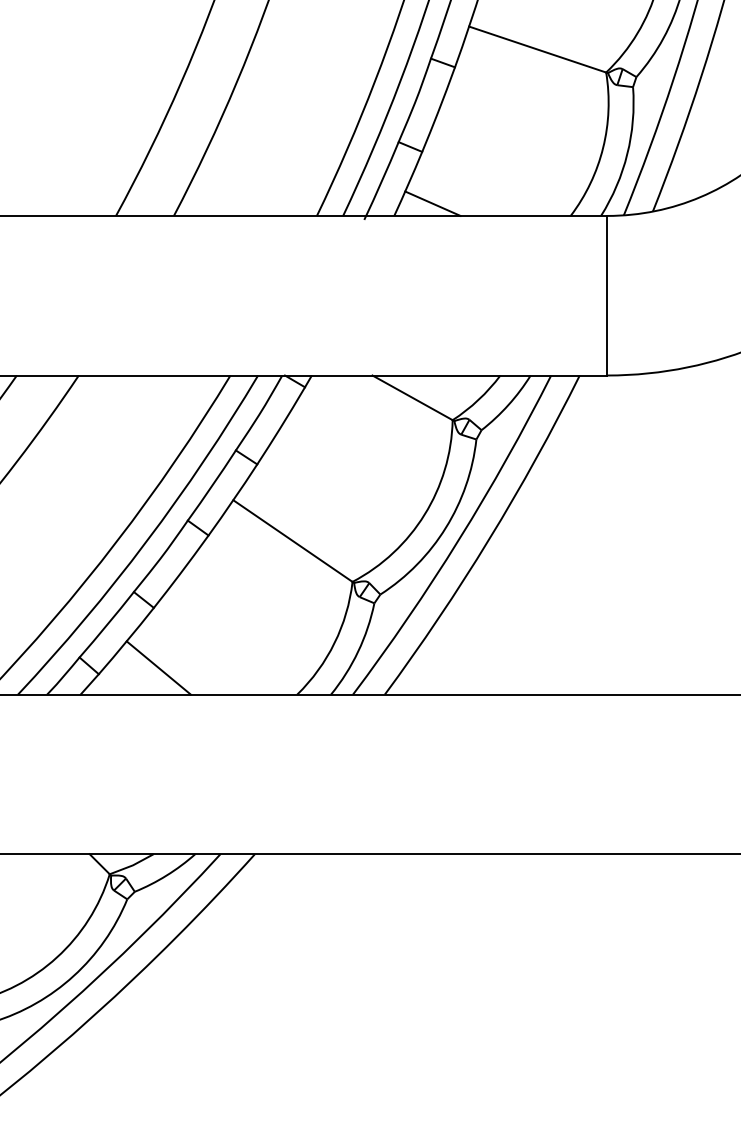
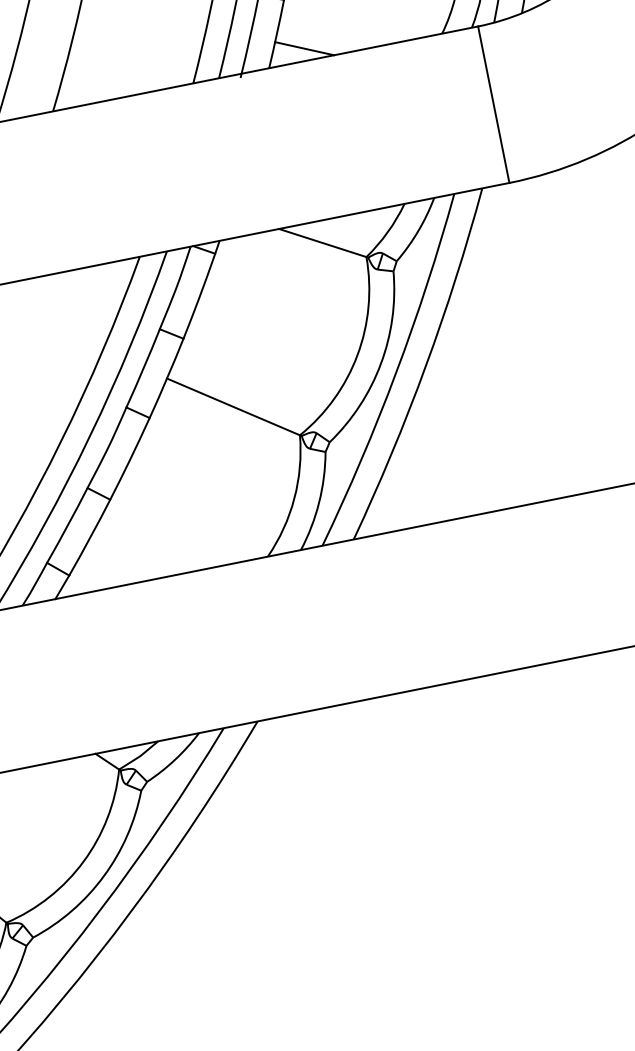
line: (158, 667) -> (126, 557), removed

